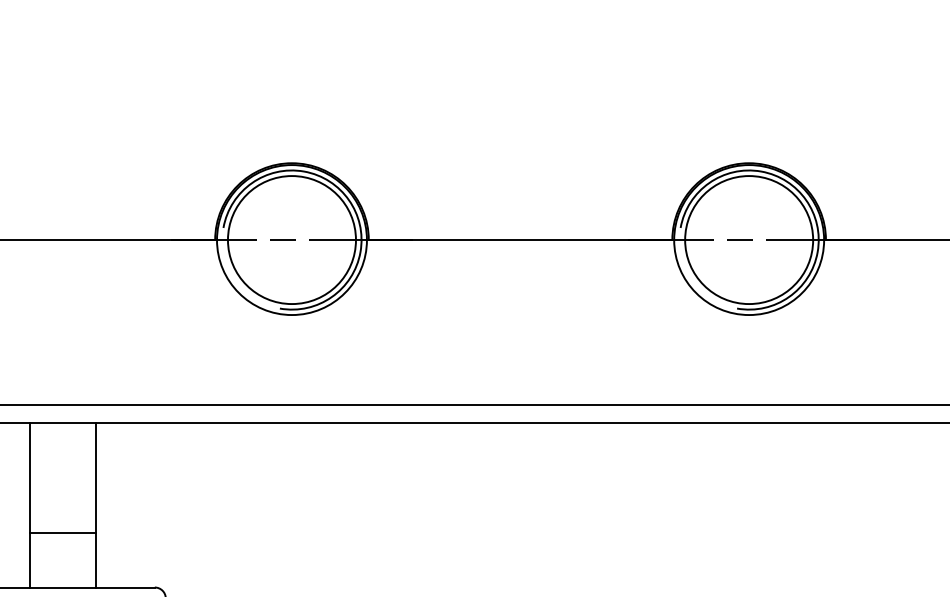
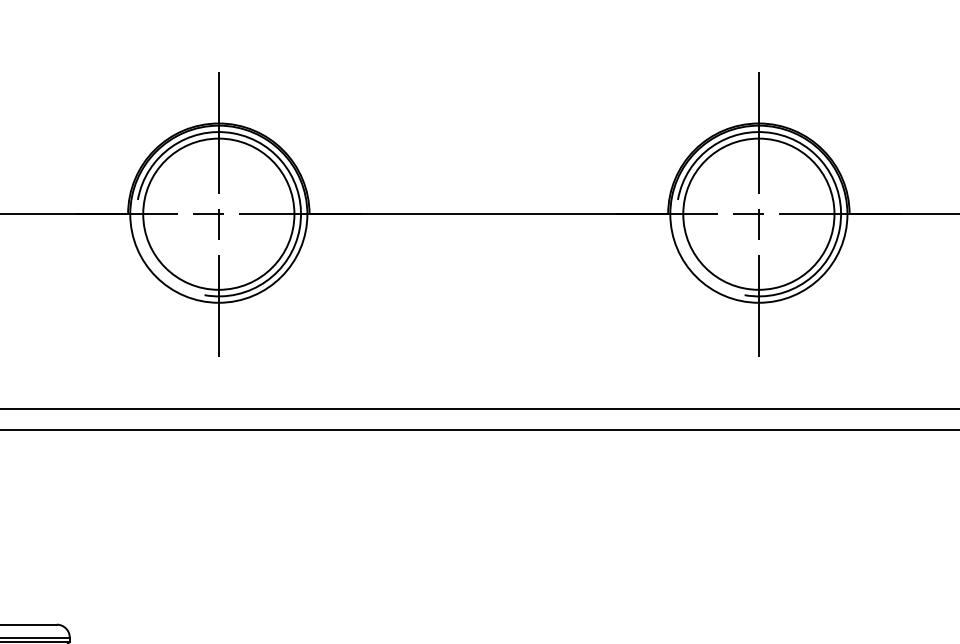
line: (291, 239) -> (218, 213), added
line: (749, 239) -> (759, 213), added

